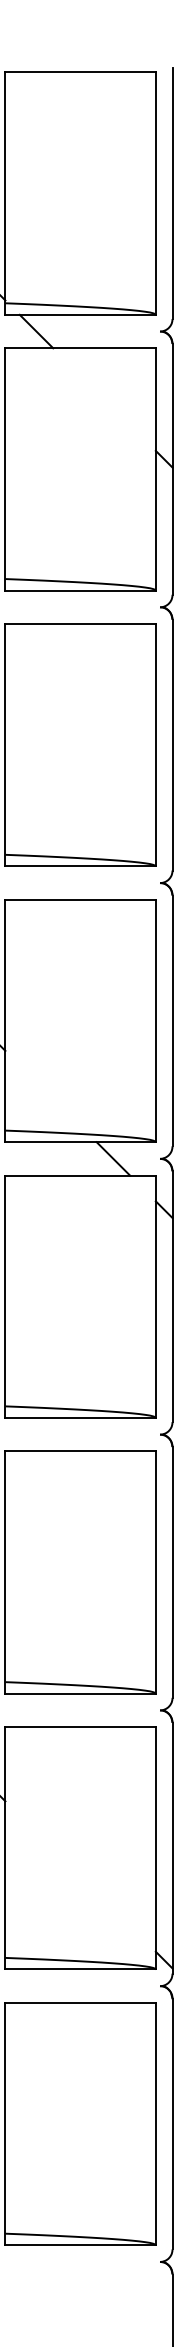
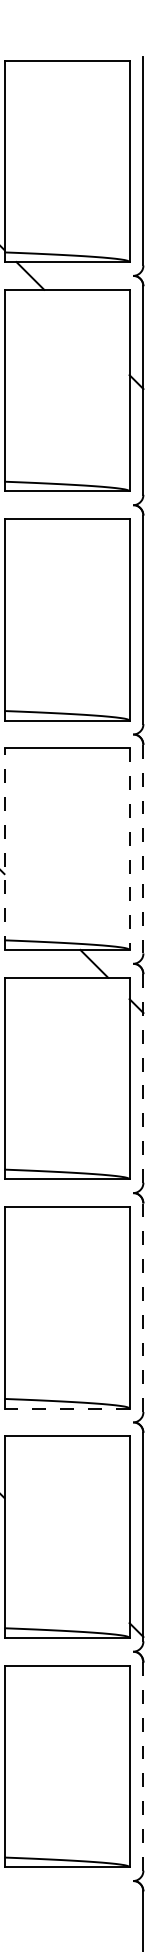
line: (5, 1020) -> (4, 848), solid -> dashed
line: (155, 1021) -> (129, 849), solid -> dashed
line: (172, 1021) -> (143, 849), solid -> dashed
line: (172, 1297) -> (143, 1079), solid -> dashed
line: (172, 1573) -> (143, 1308), solid -> dashed
line: (80, 1693) -> (66, 1408), solid -> dashed
line: (172, 2124) -> (143, 1766), solid -> dashed

